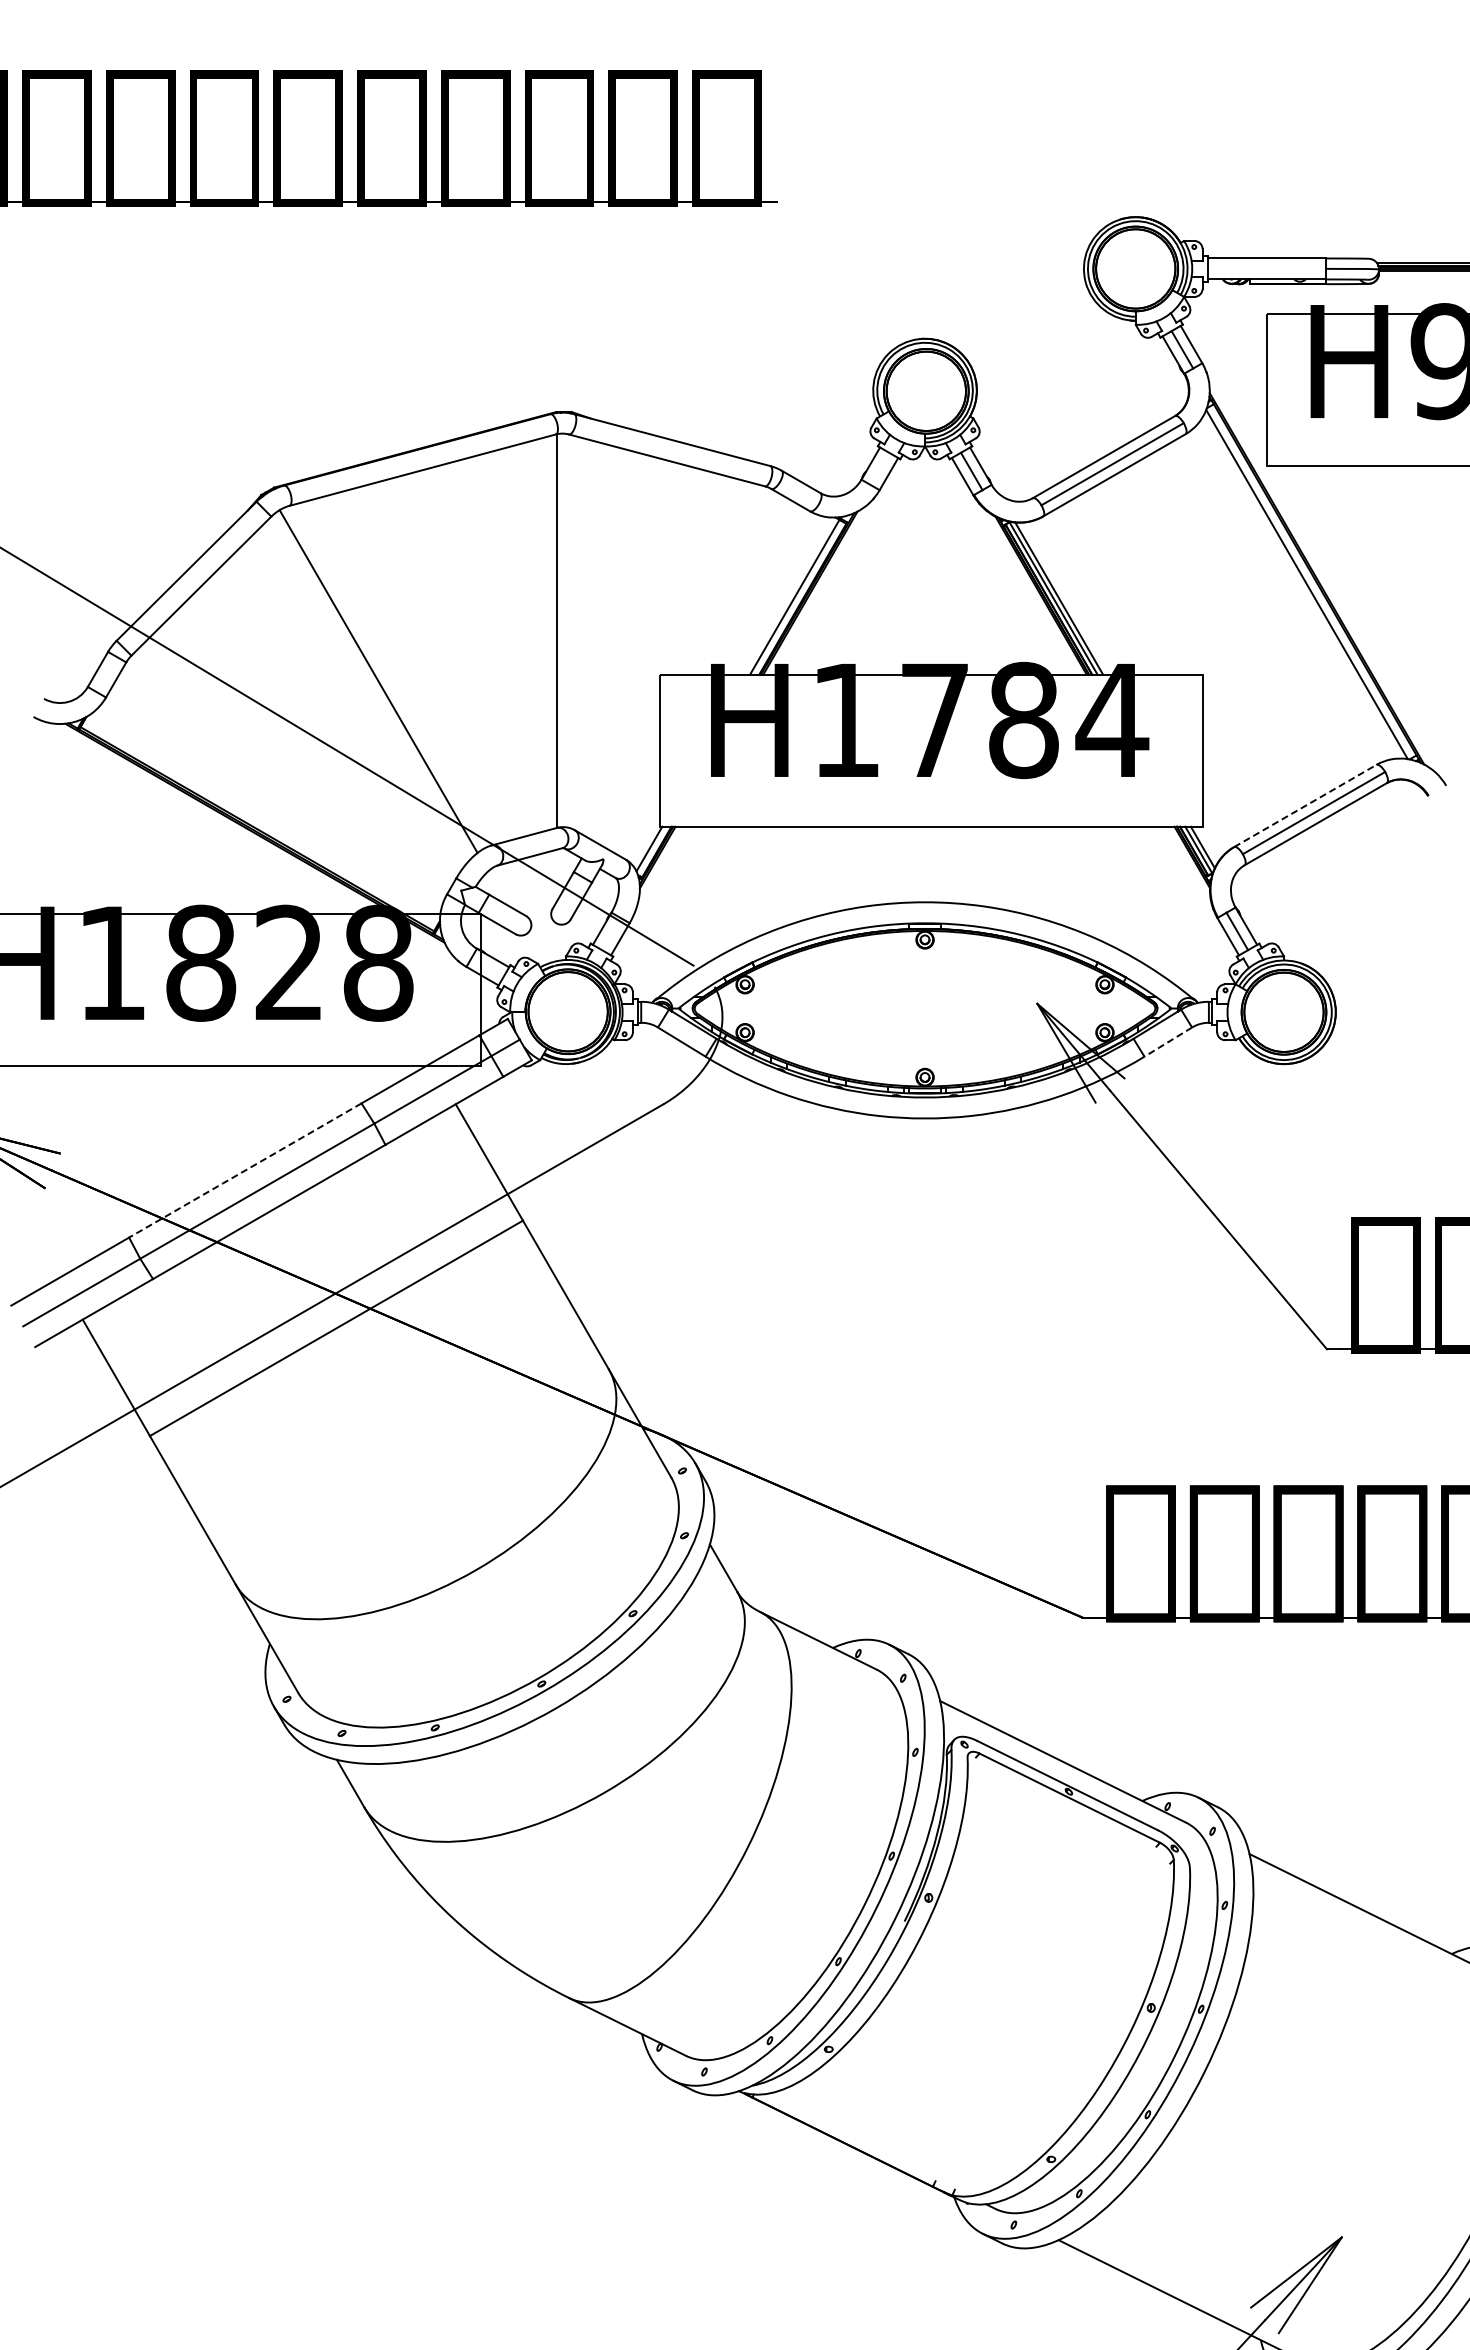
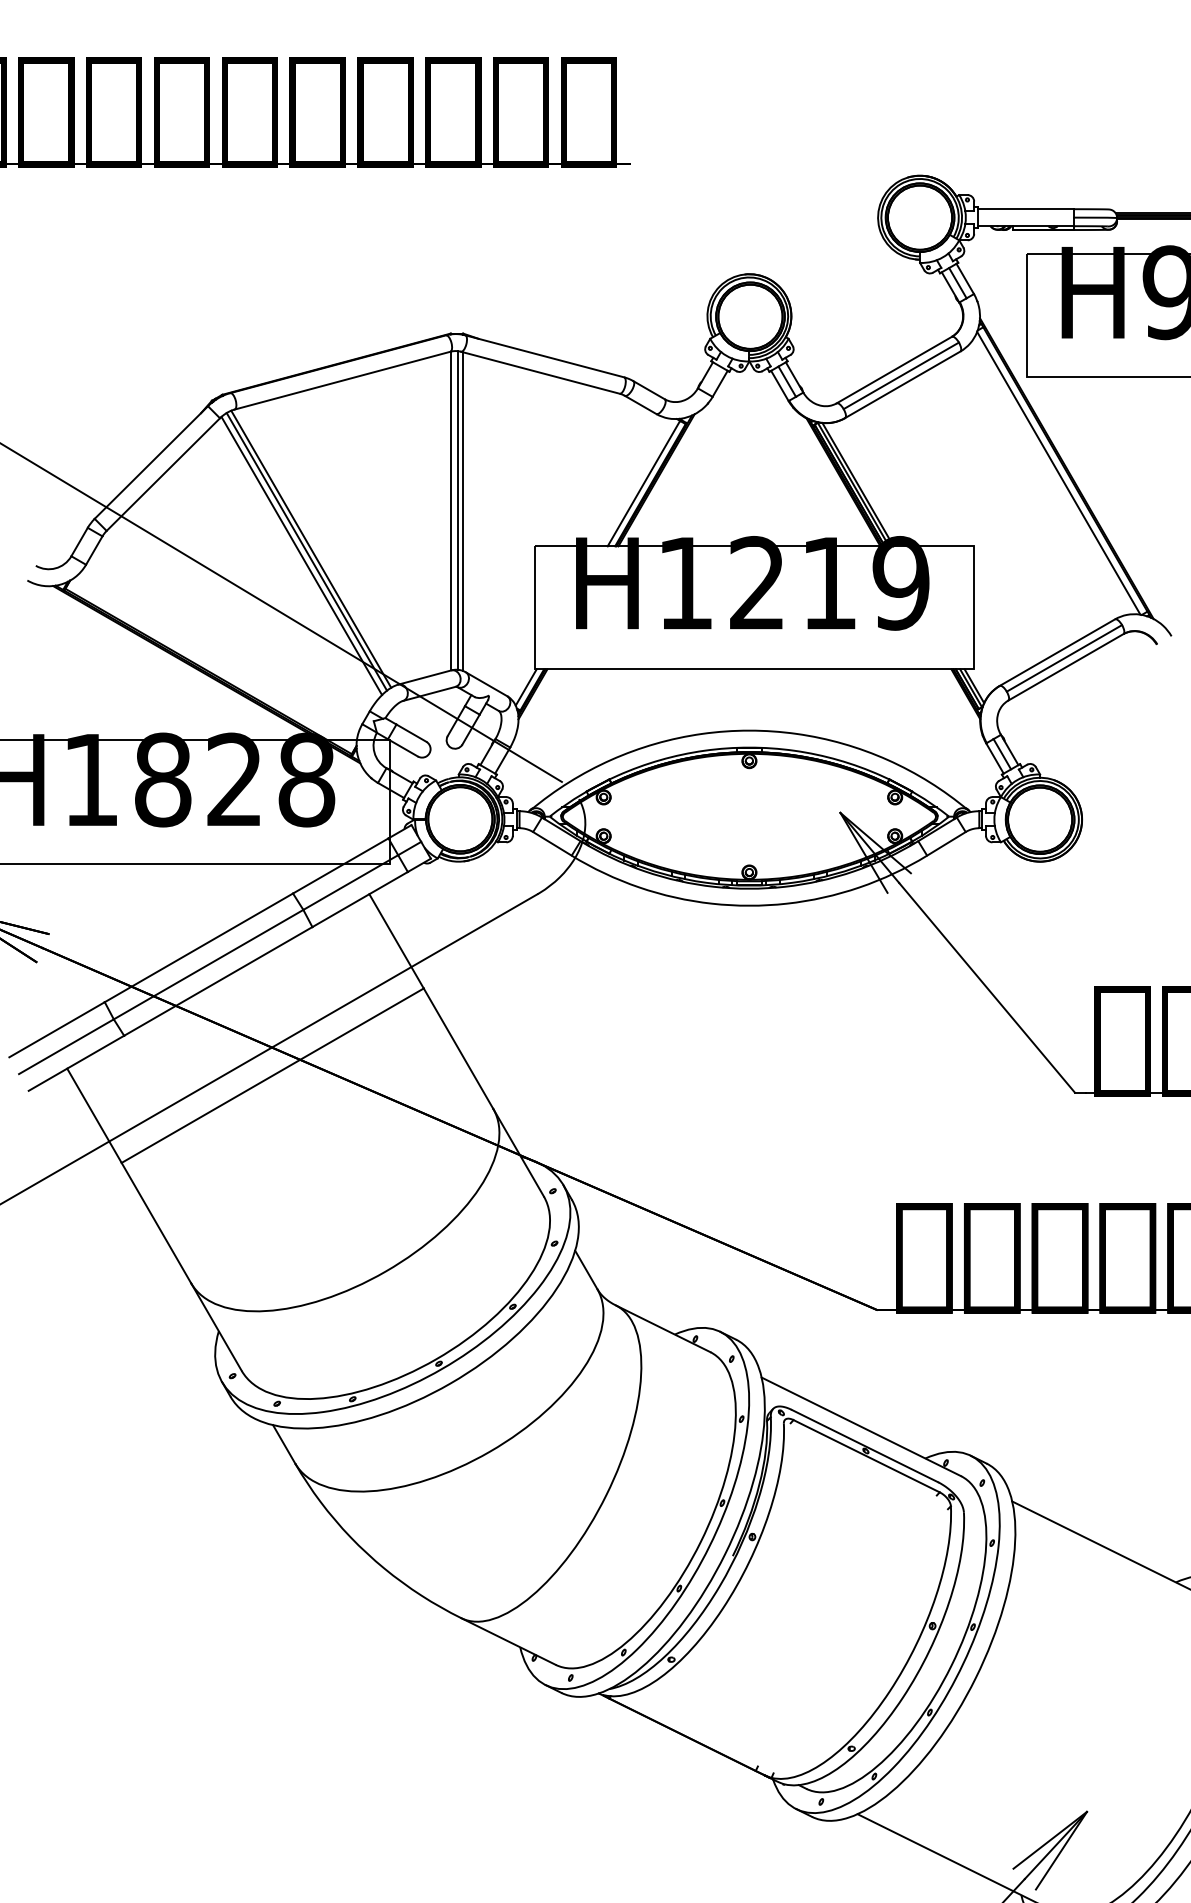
line: (564, 630) -> (457, 510), added
line: (571, 631) -> (463, 511), added
line: (383, 678) -> (310, 549), added
line: (372, 686) -> (301, 555), added
text: (1025, 720) -> (830, 583), H1784 -> H1219
line: (1305, 805) -> (1057, 652), dashed -> solid
line: (1168, 1042) -> (946, 844), dashed -> solid
line: (244, 1170) -> (198, 947), dashed -> solid

